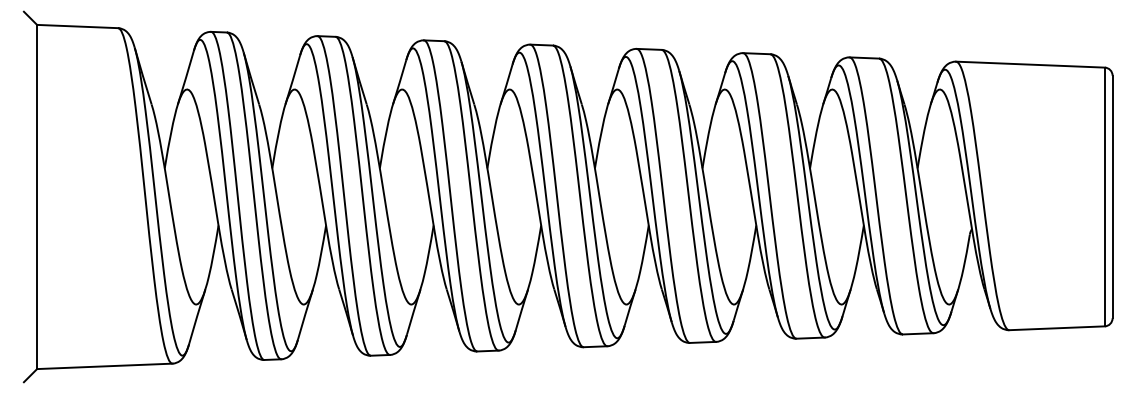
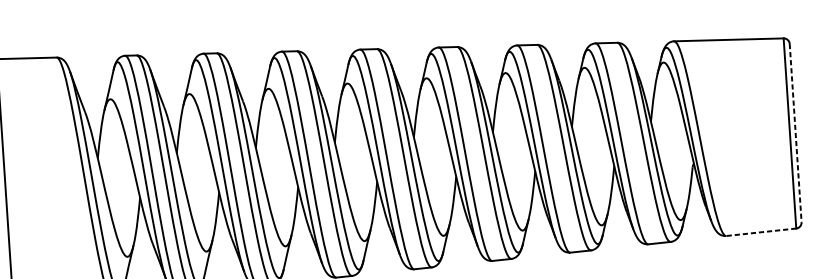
line: (1112, 197) -> (795, 133), solid -> dashed
line: (1057, 328) -> (761, 232), solid -> dashed

